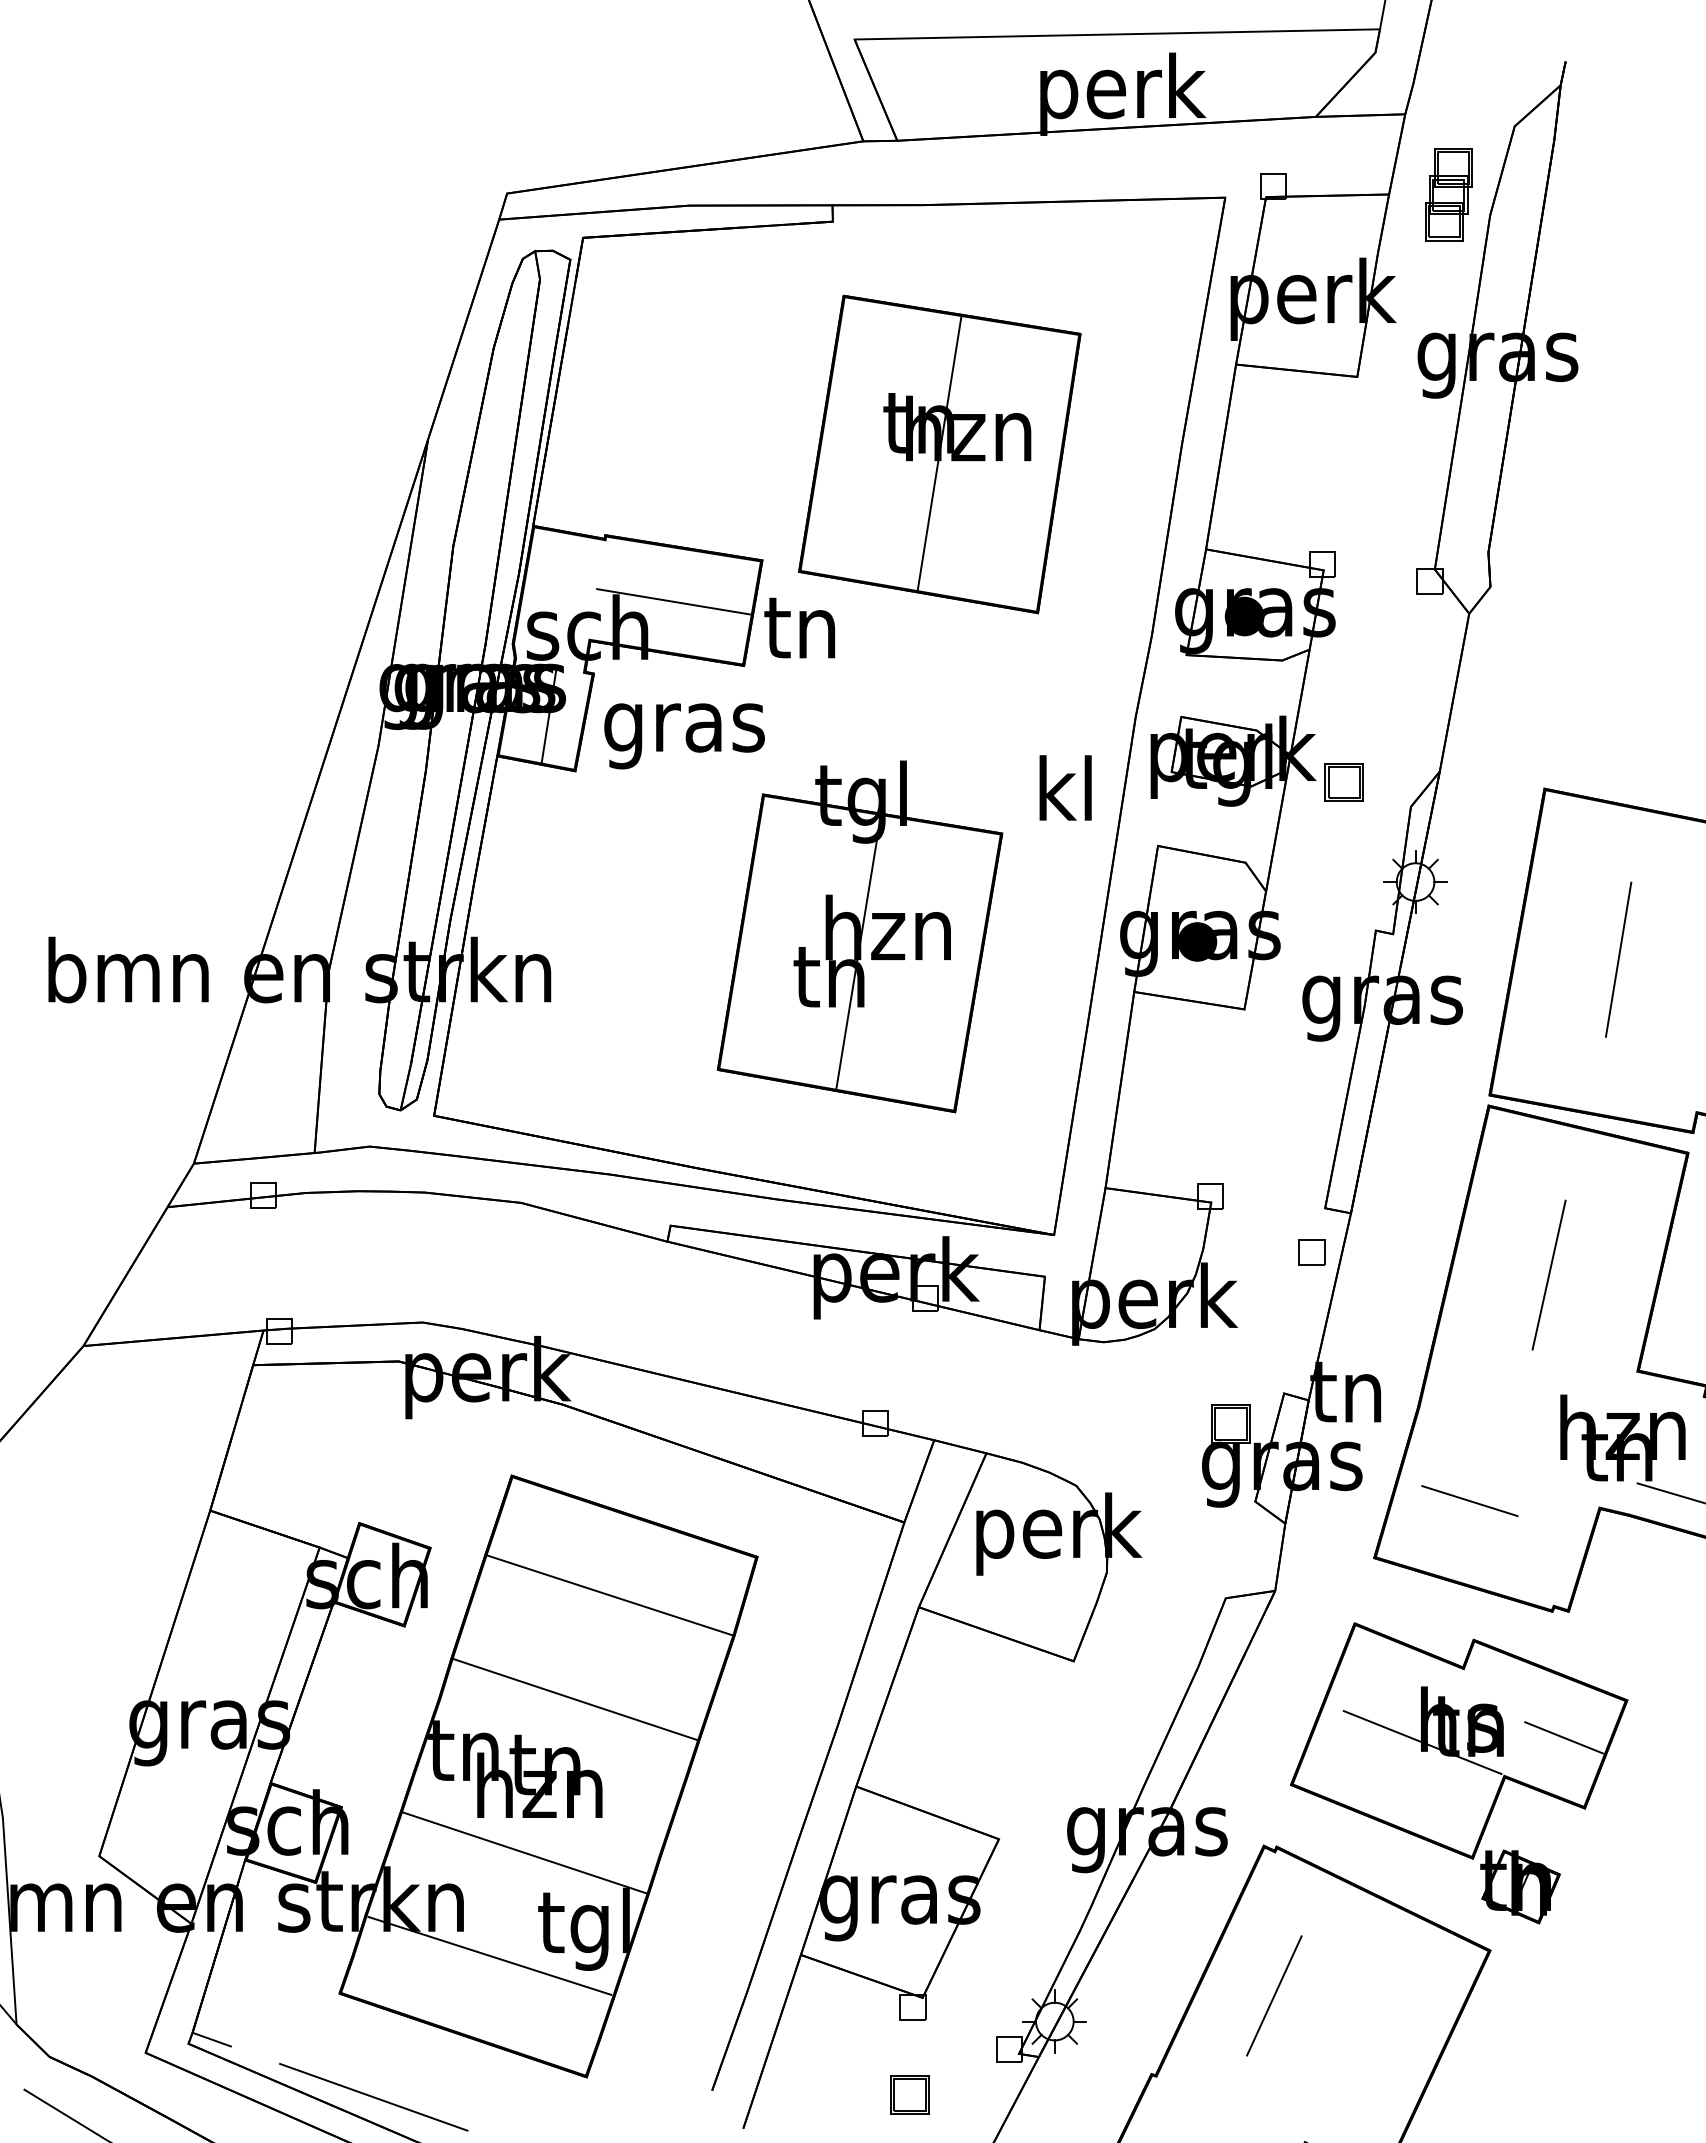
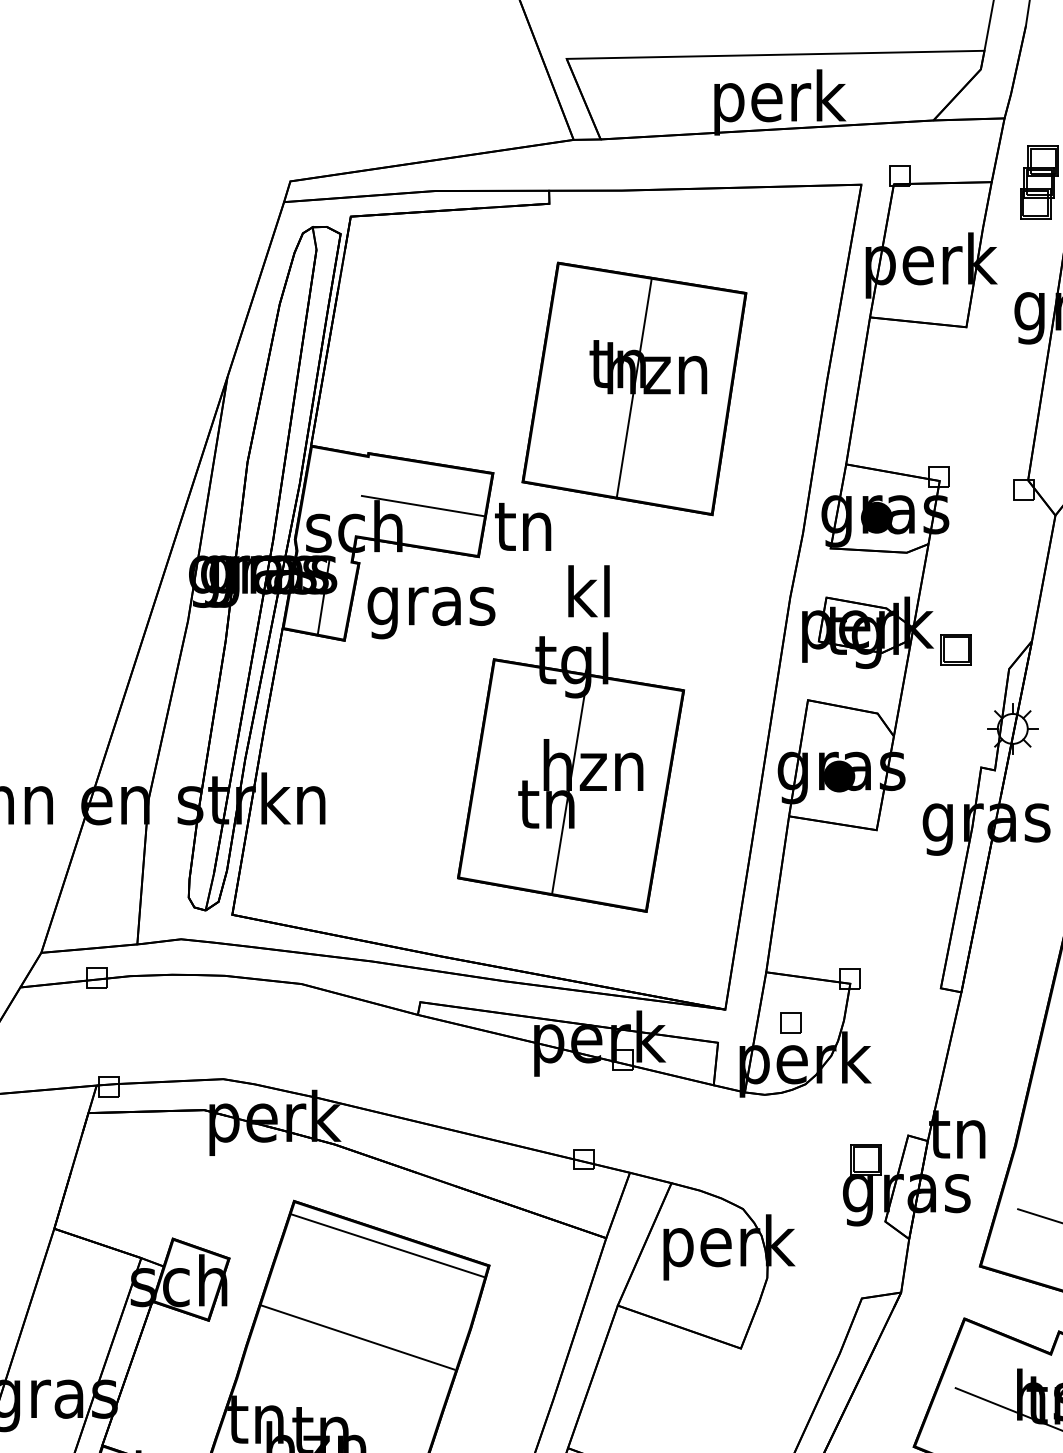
text: (1065, 787) -> (588, 590), moved
part: (1311, 1252) -> (790, 1023), moved
line: (609, 1595) -> (388, 1246), moved
line: (574, 1699) -> (357, 1337), moved

